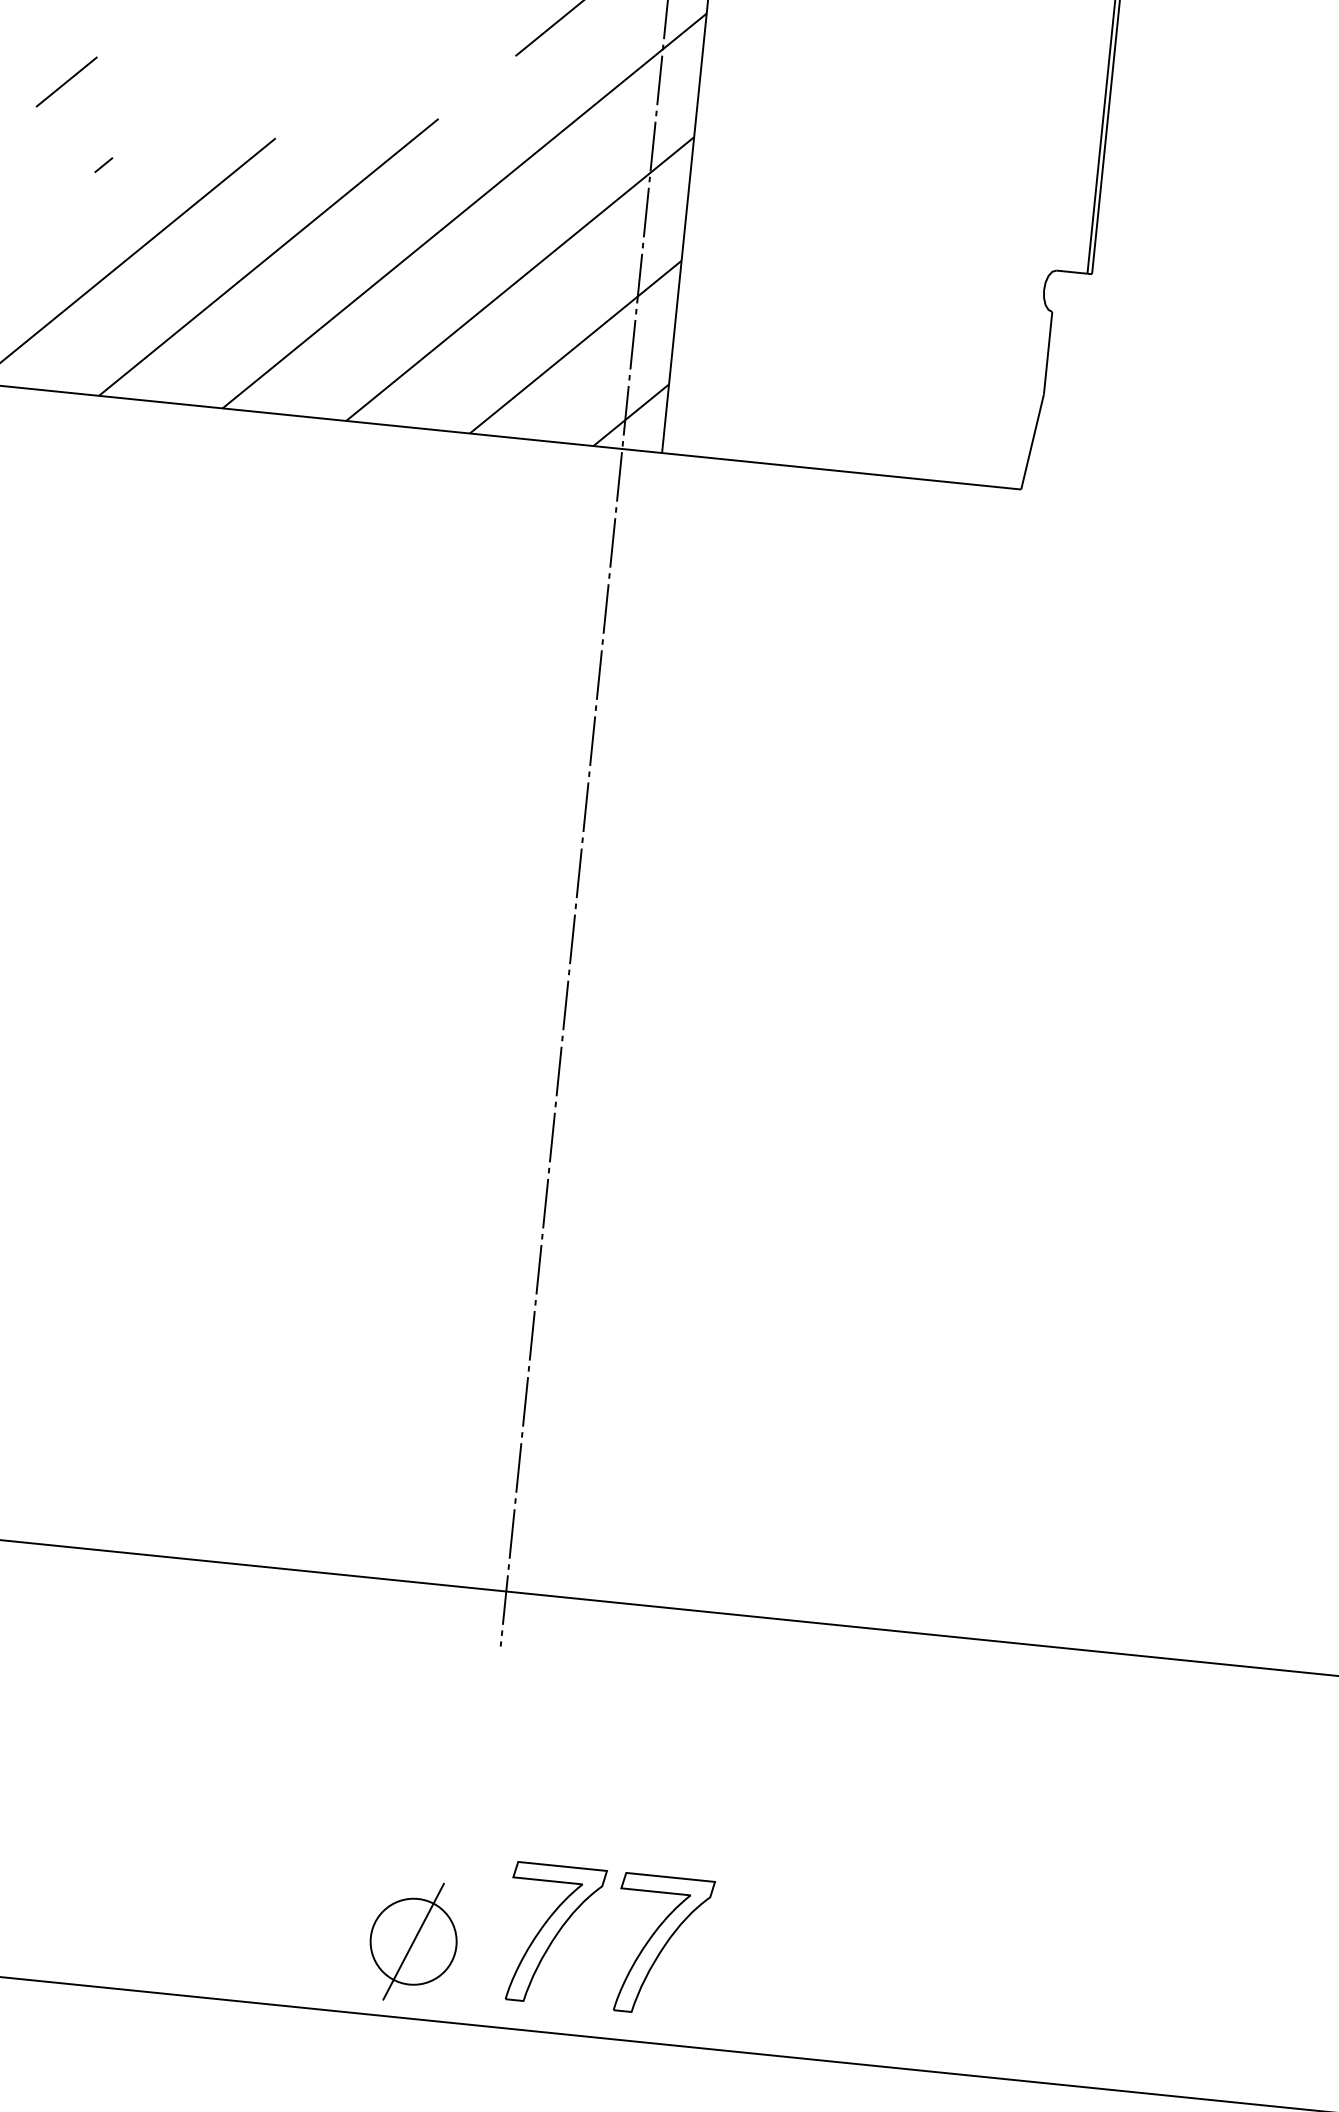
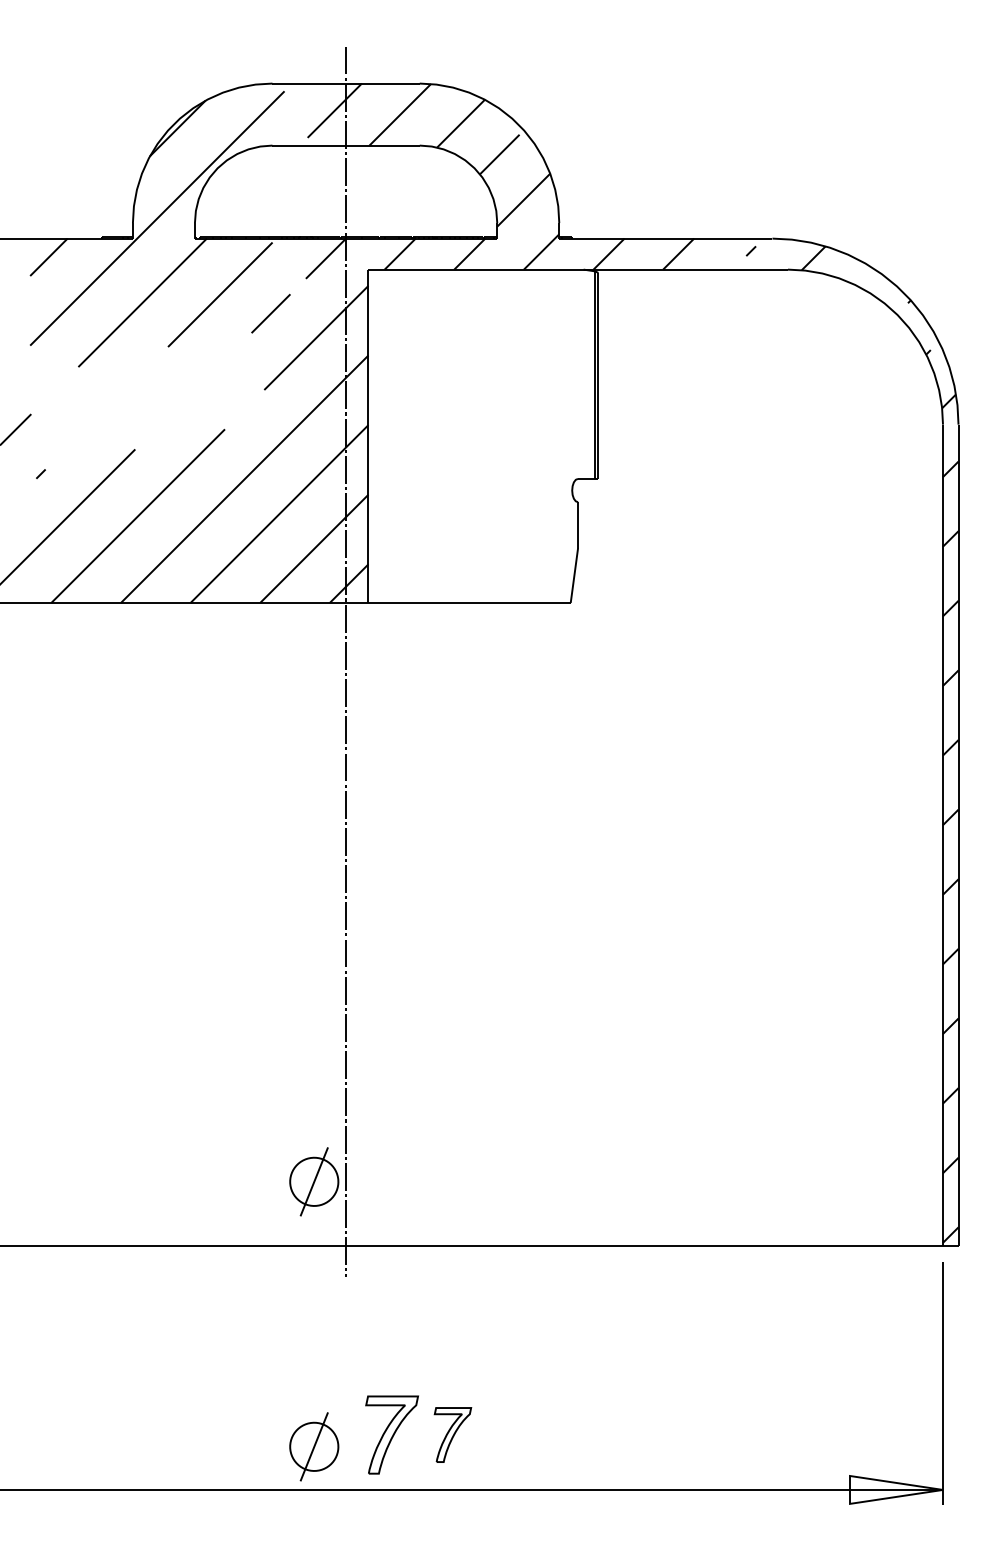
part: (461, 1470) -> (314, 1181), added
part: (661, 1944) -> (452, 1434), size x0.7

